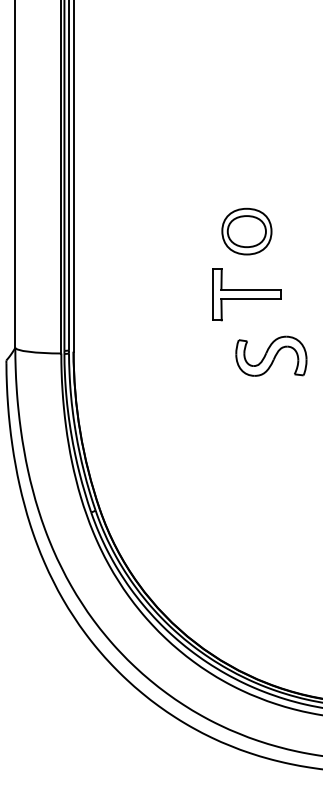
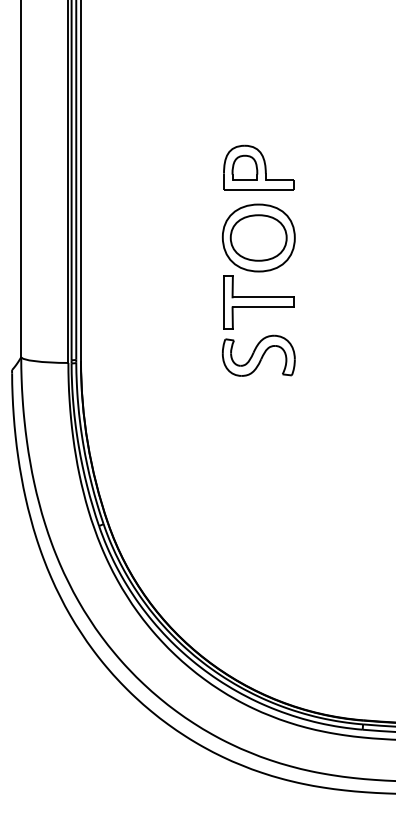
part: (246, 162) -> (258, 167), added
part: (246, 231) -> (258, 237), size x1.43
part: (271, 355) -> (258, 355), moved

